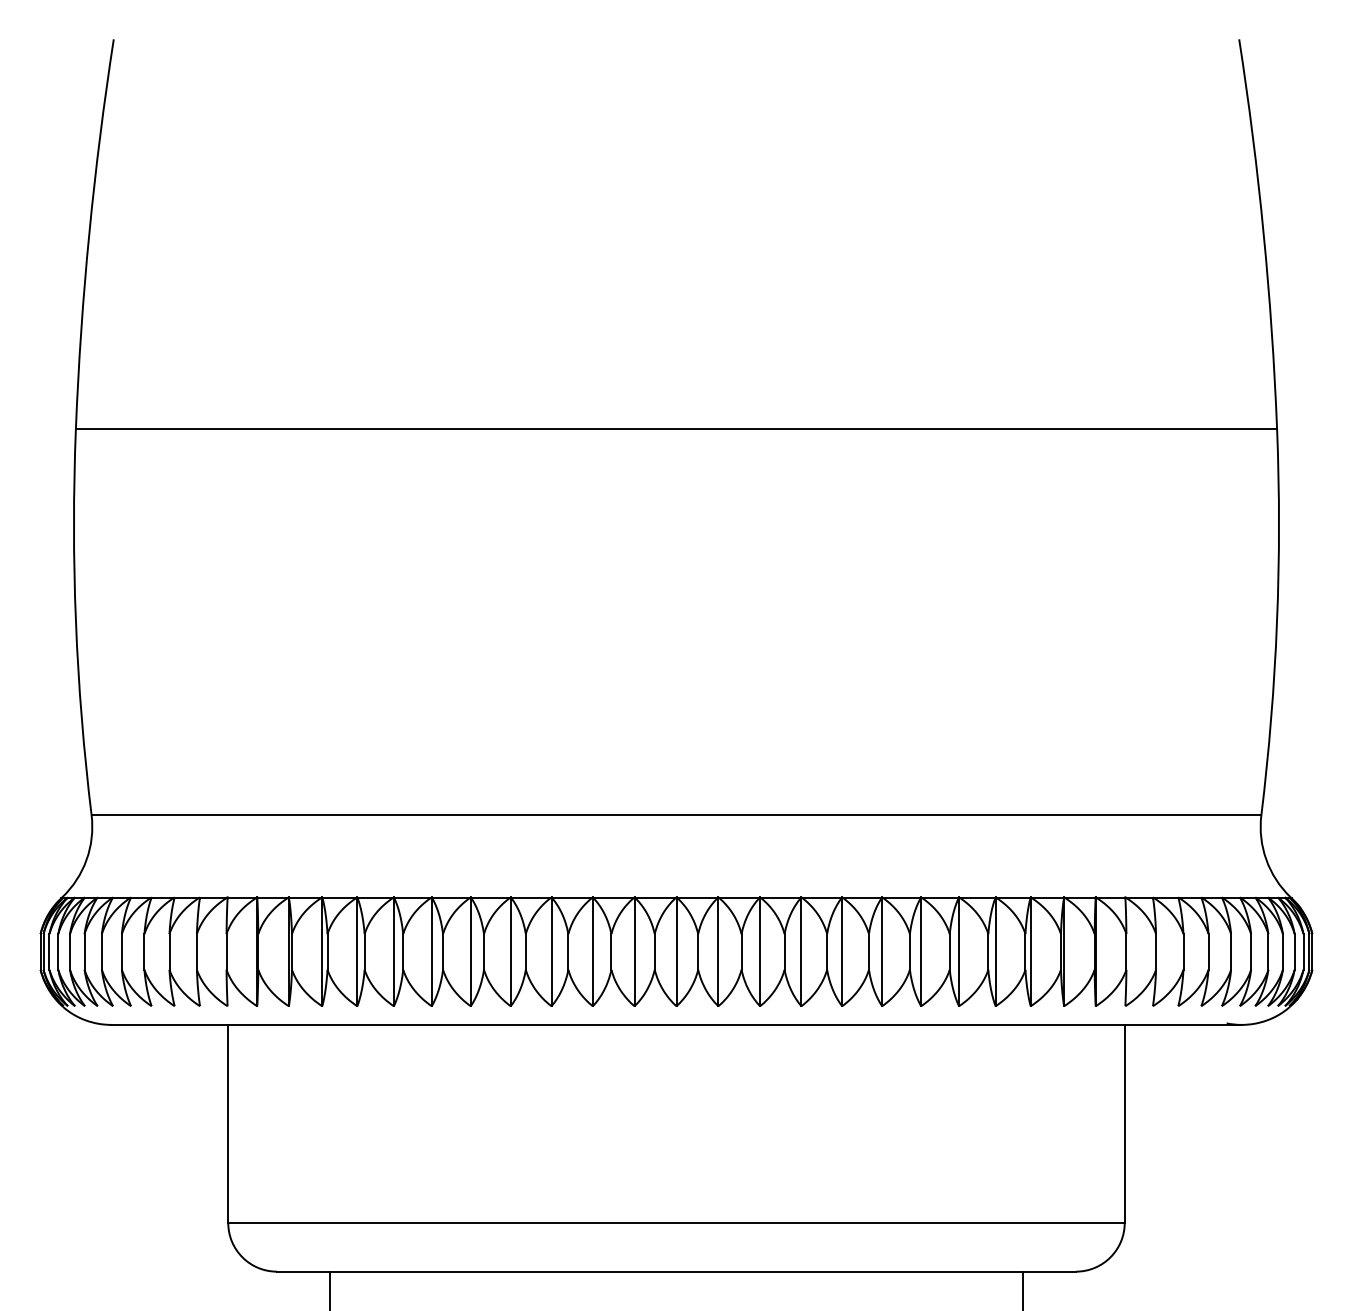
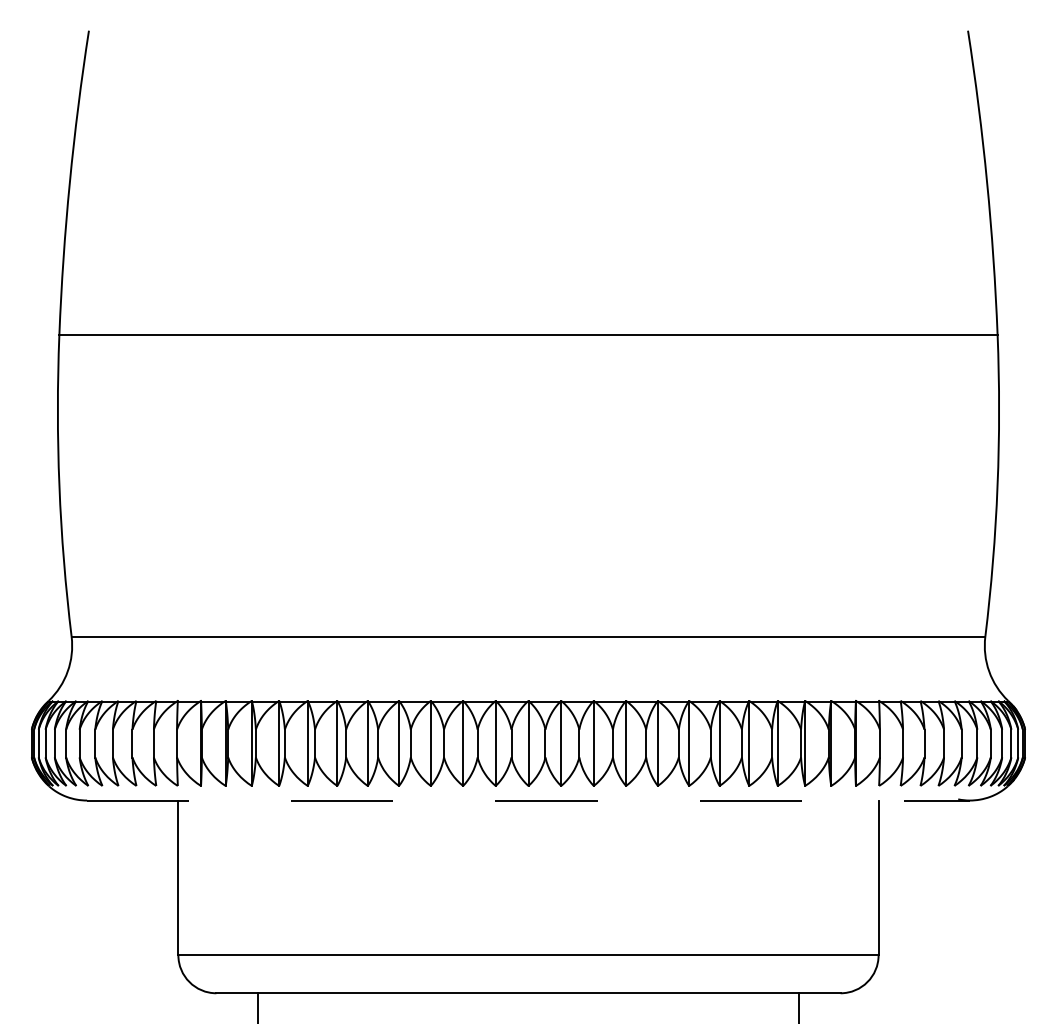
line: (676, 1024) -> (528, 800), solid -> dashed

